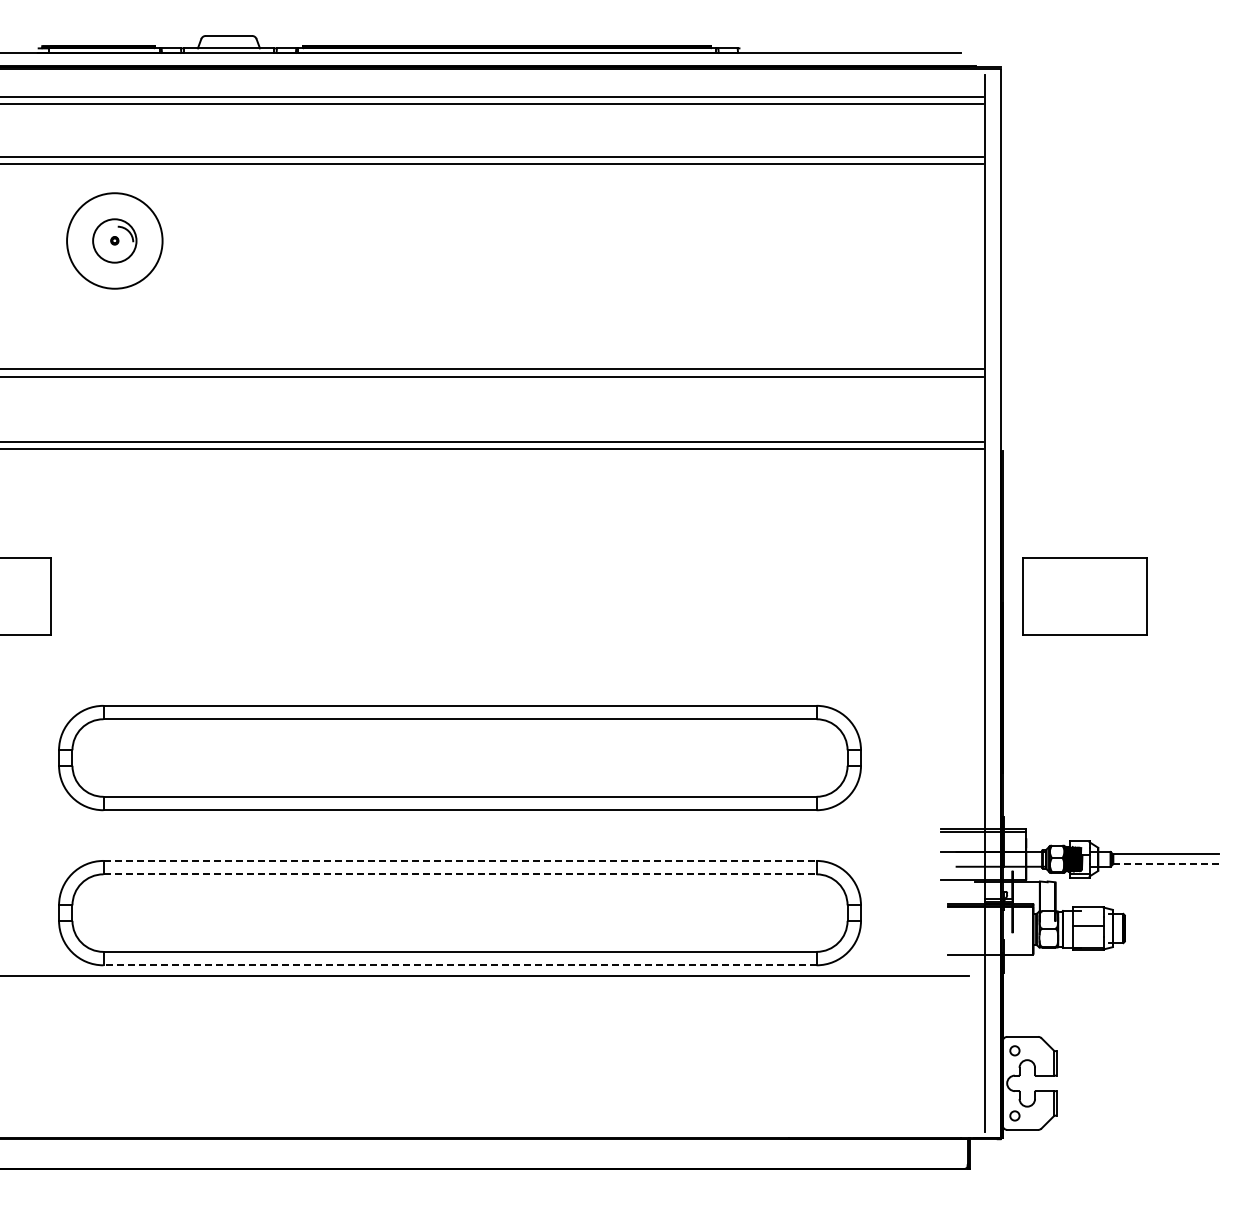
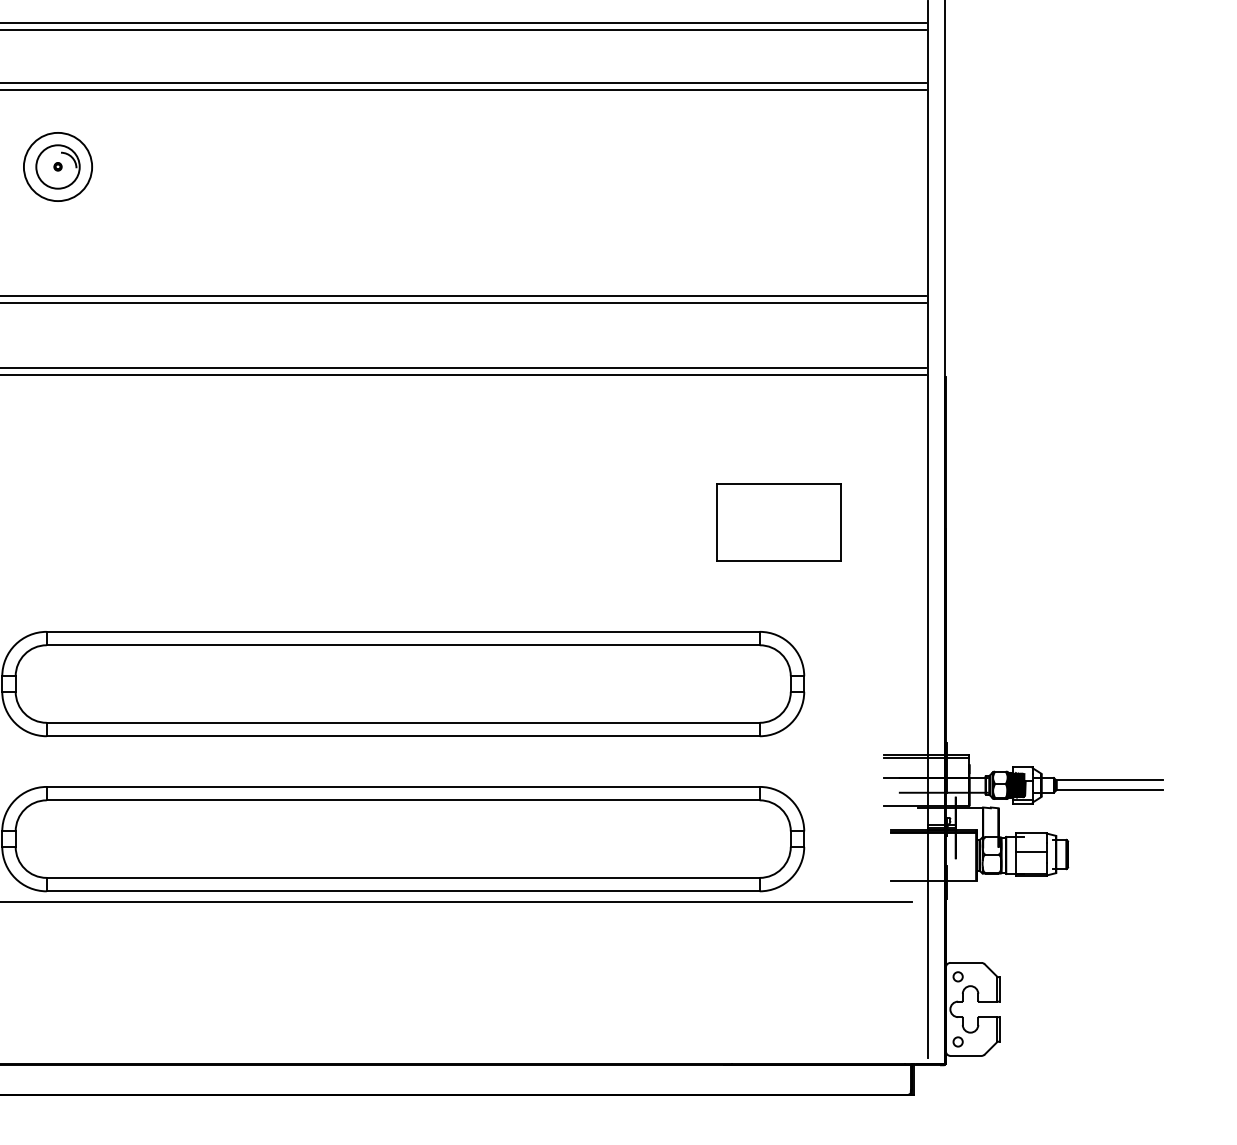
circle: (114, 240) -> (57, 166), size x0.71
part: (1084, 596) -> (778, 522), moved
line: (460, 860) -> (403, 786), dashed -> solid
line: (1166, 864) -> (1109, 790), dashed -> solid
line: (460, 874) -> (403, 800), dashed -> solid
line: (460, 965) -> (403, 891), dashed -> solid

